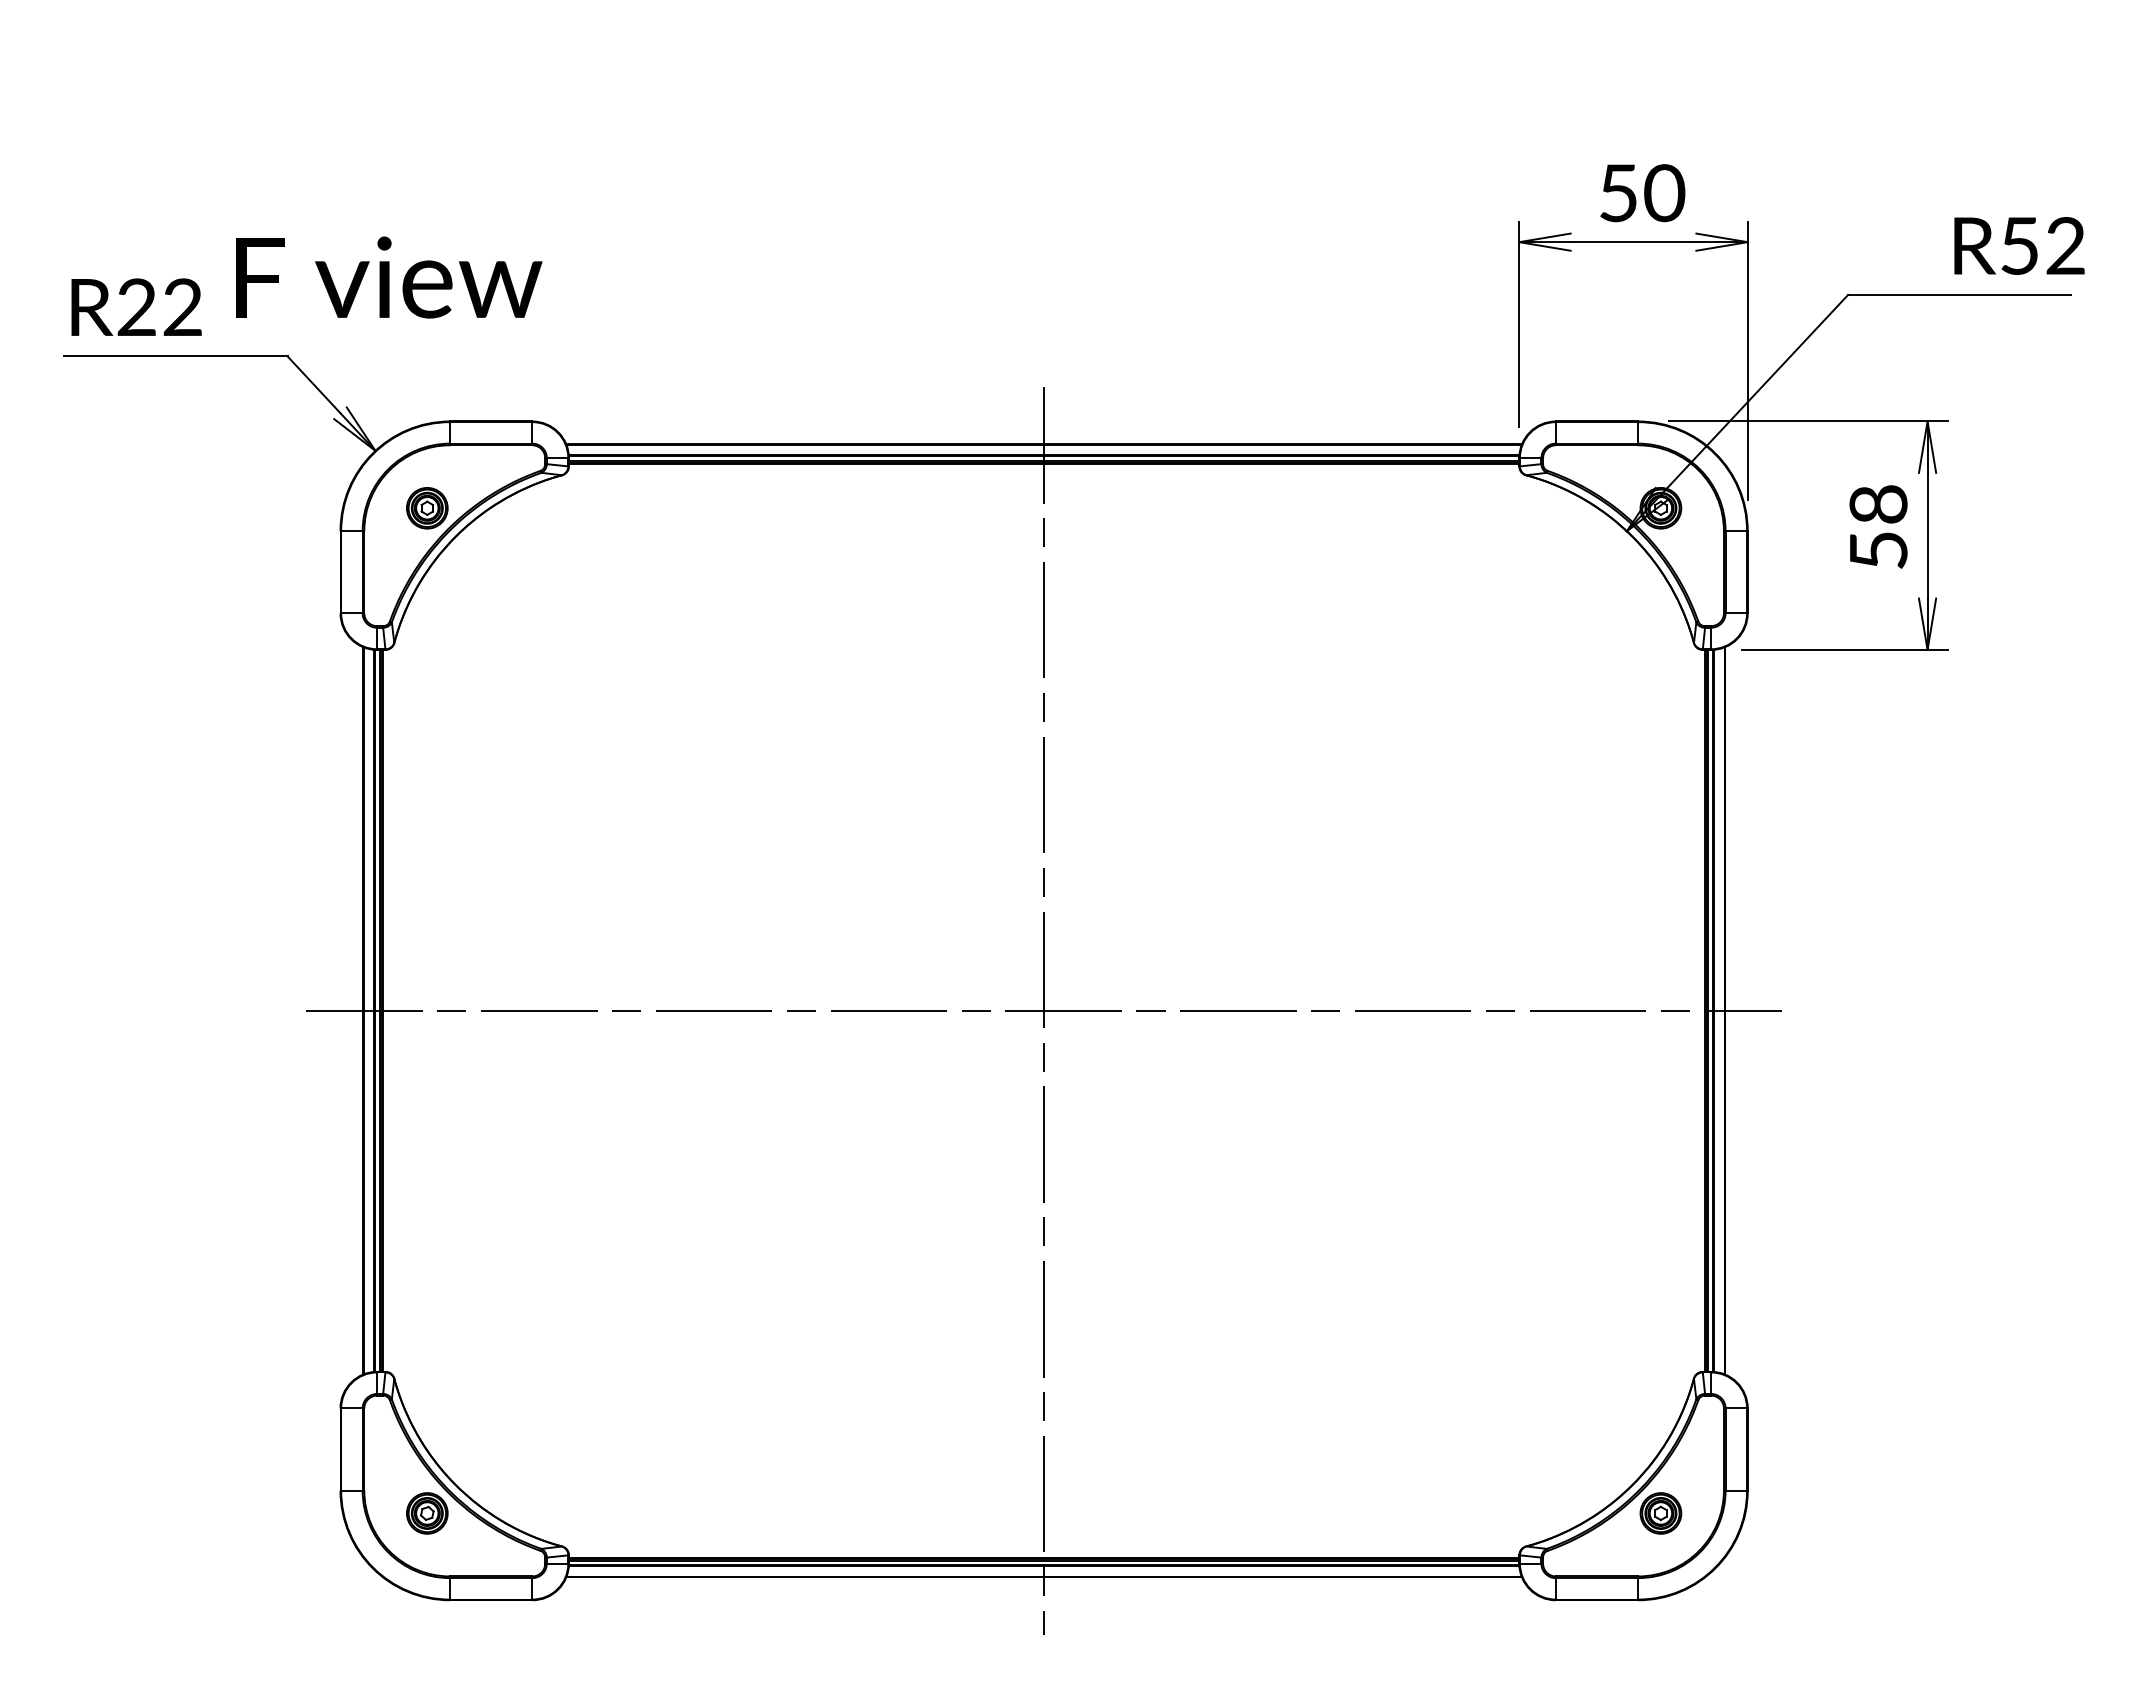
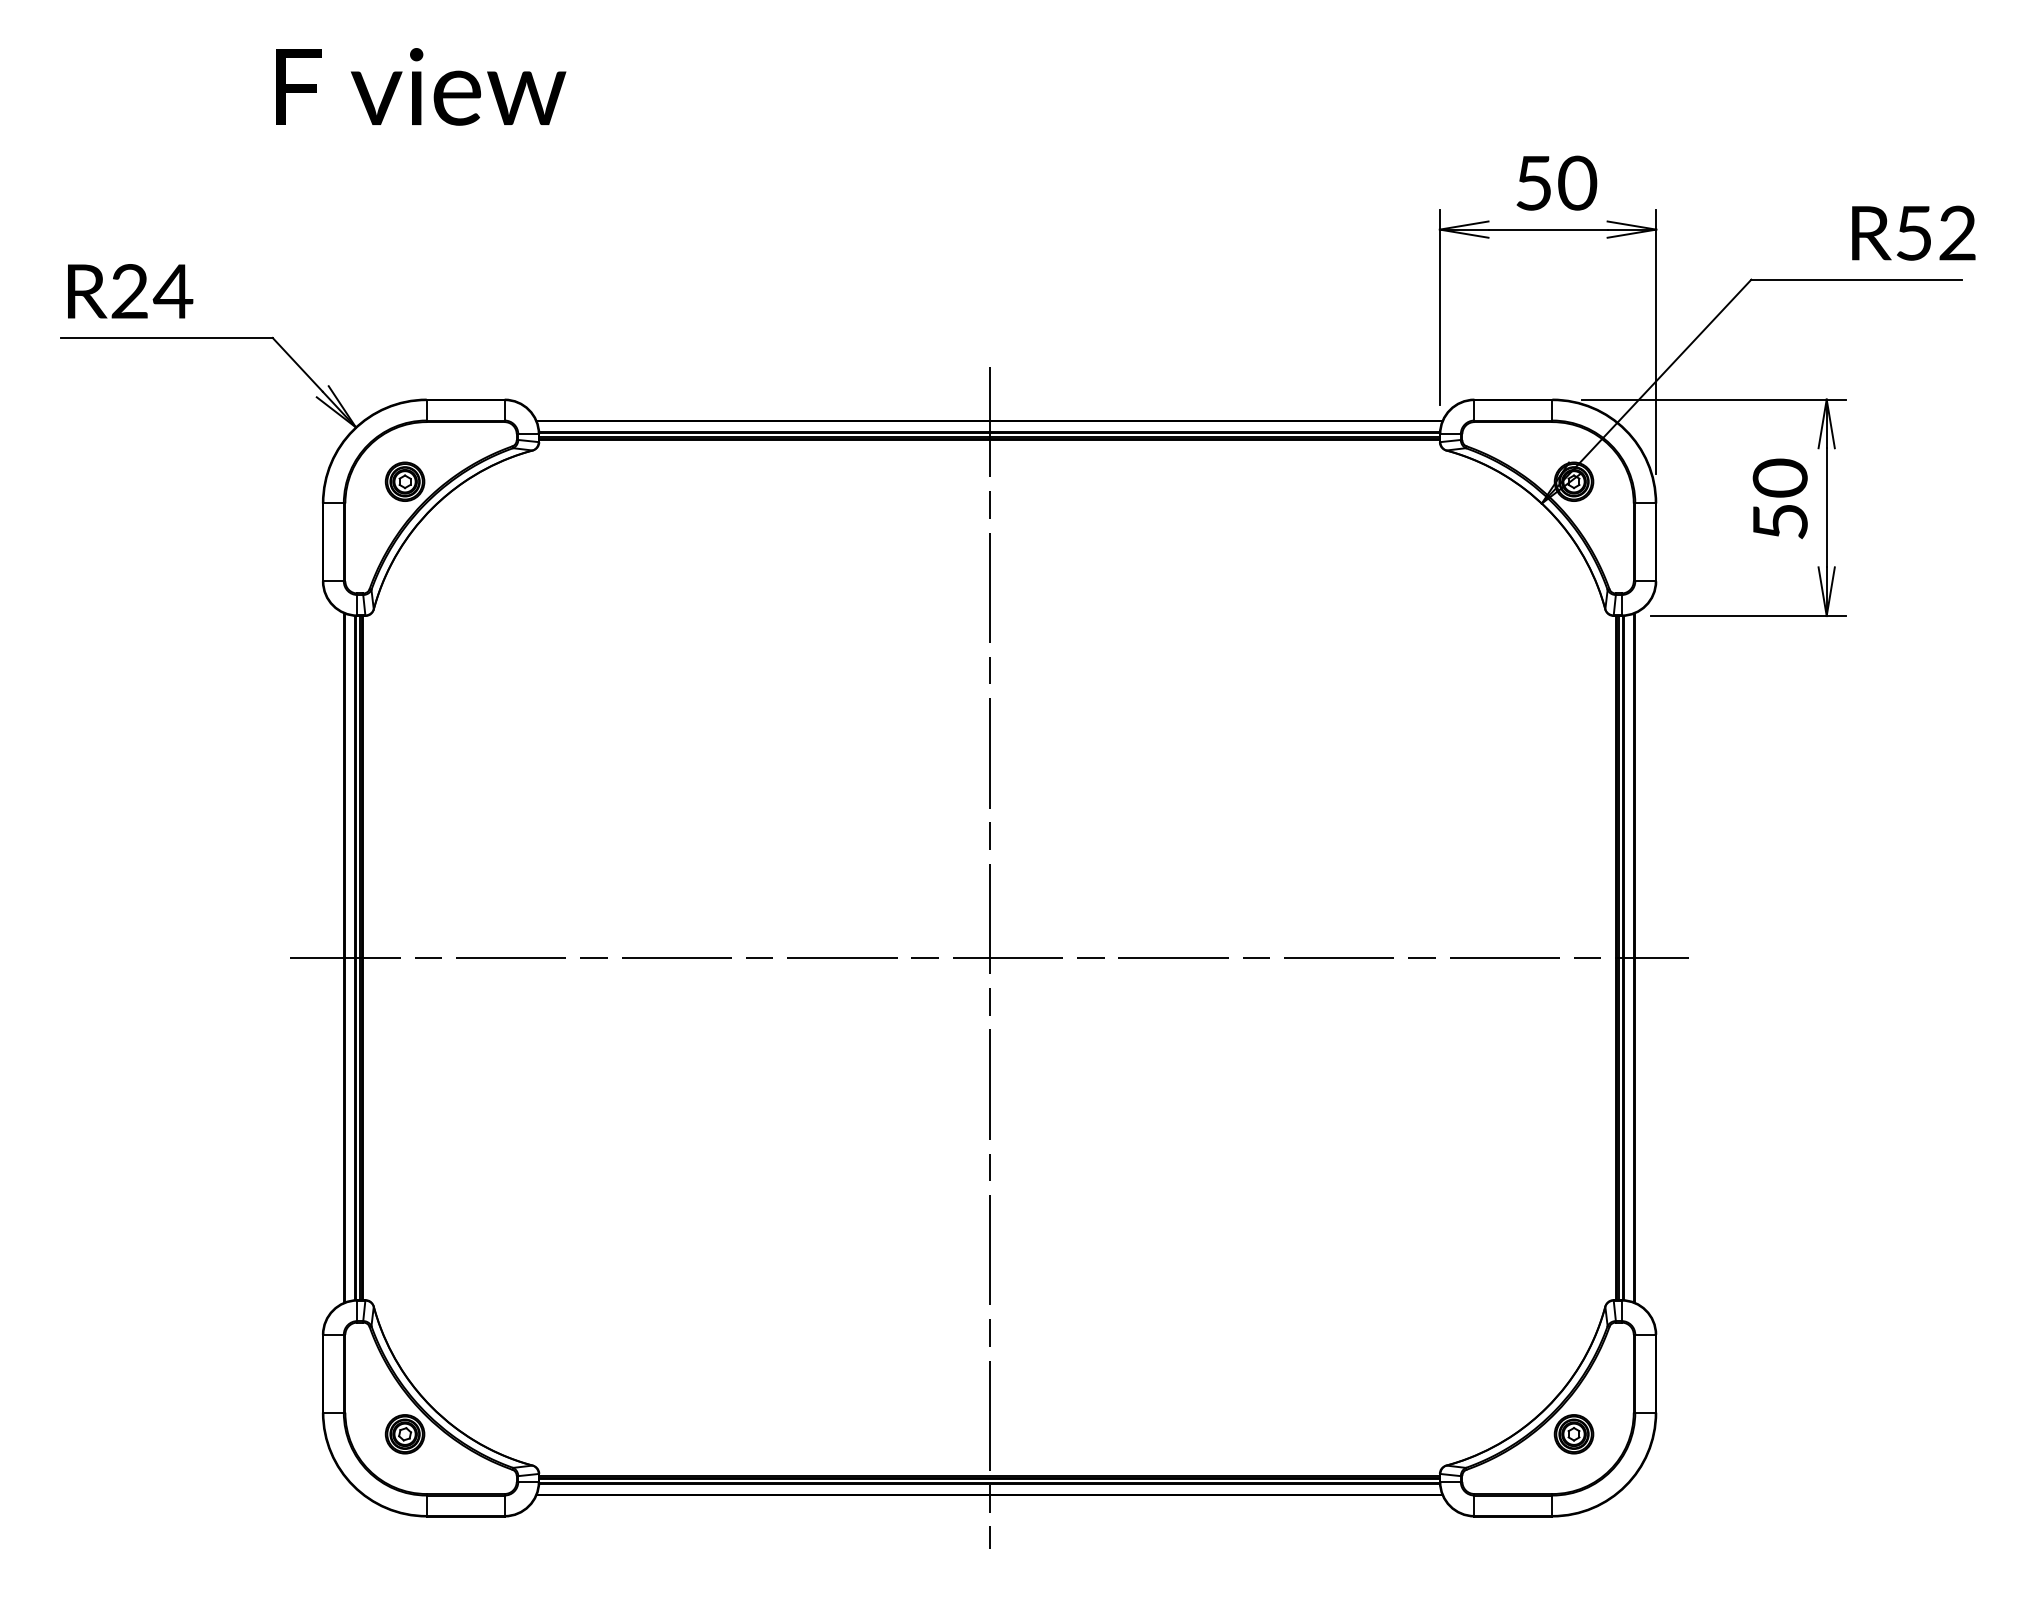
text: (389, 277) -> (421, 86), moved
text: (182, 306) -> (173, 290), R22 -> R24
text: (1878, 503) -> (1780, 477), 58 -> 50

